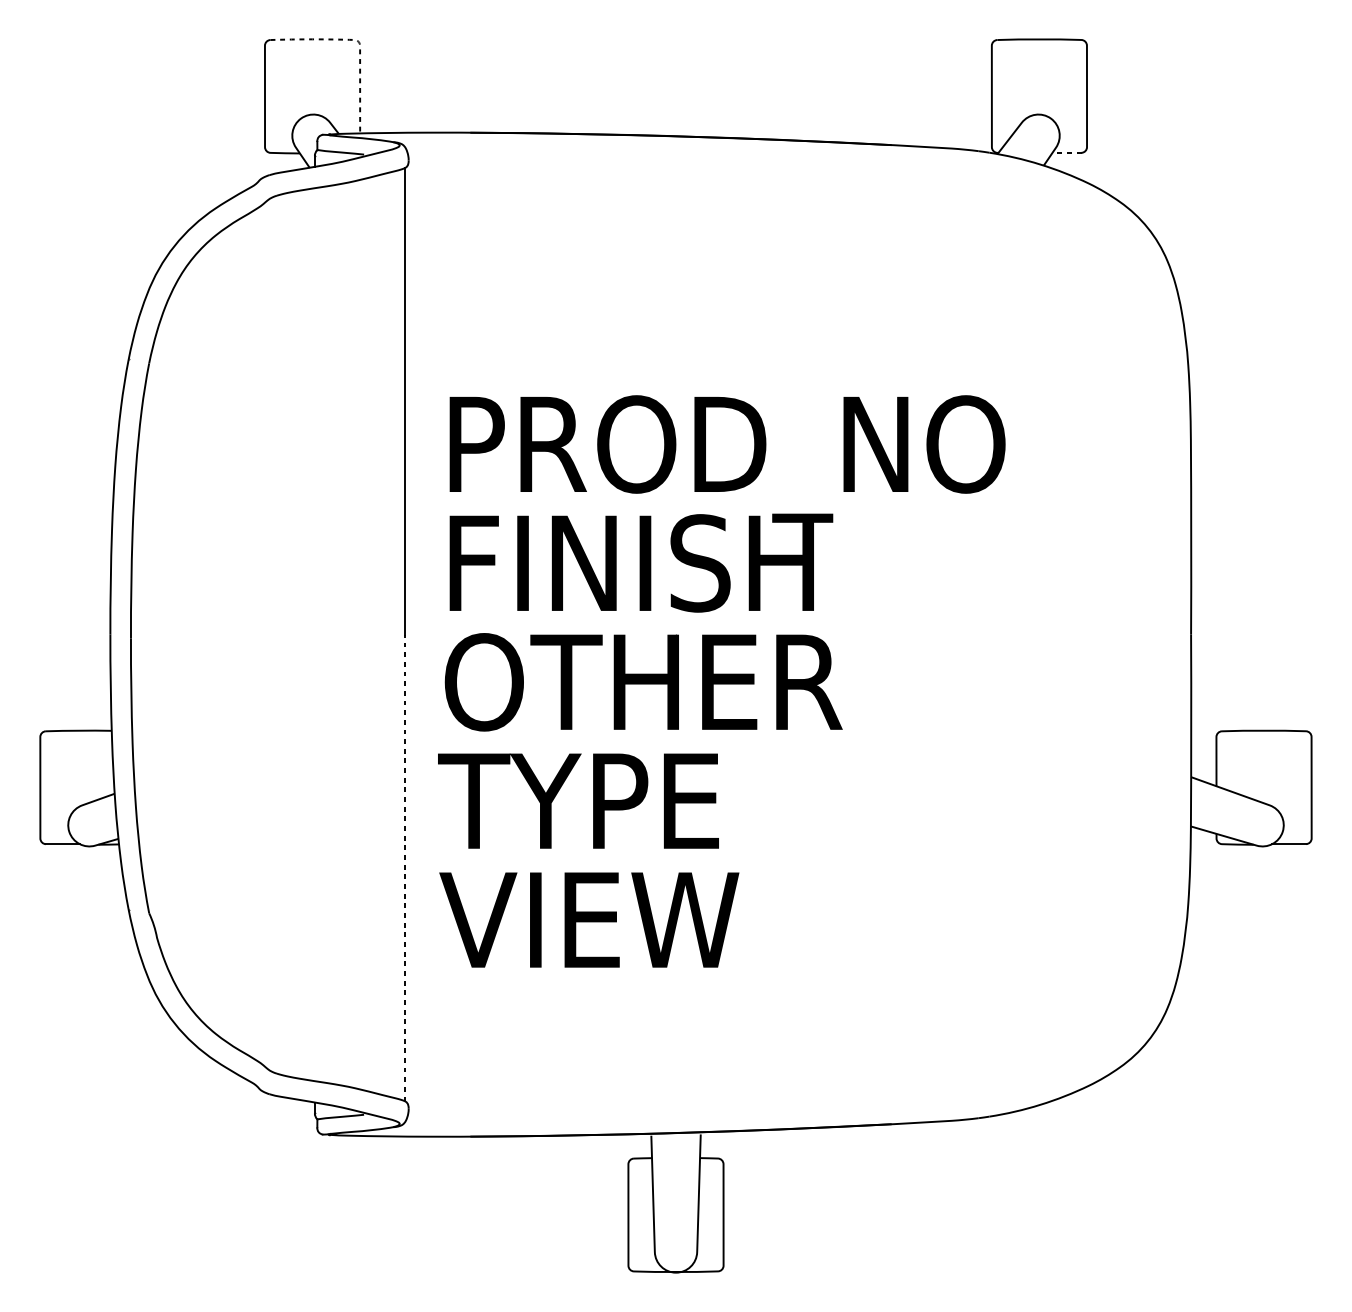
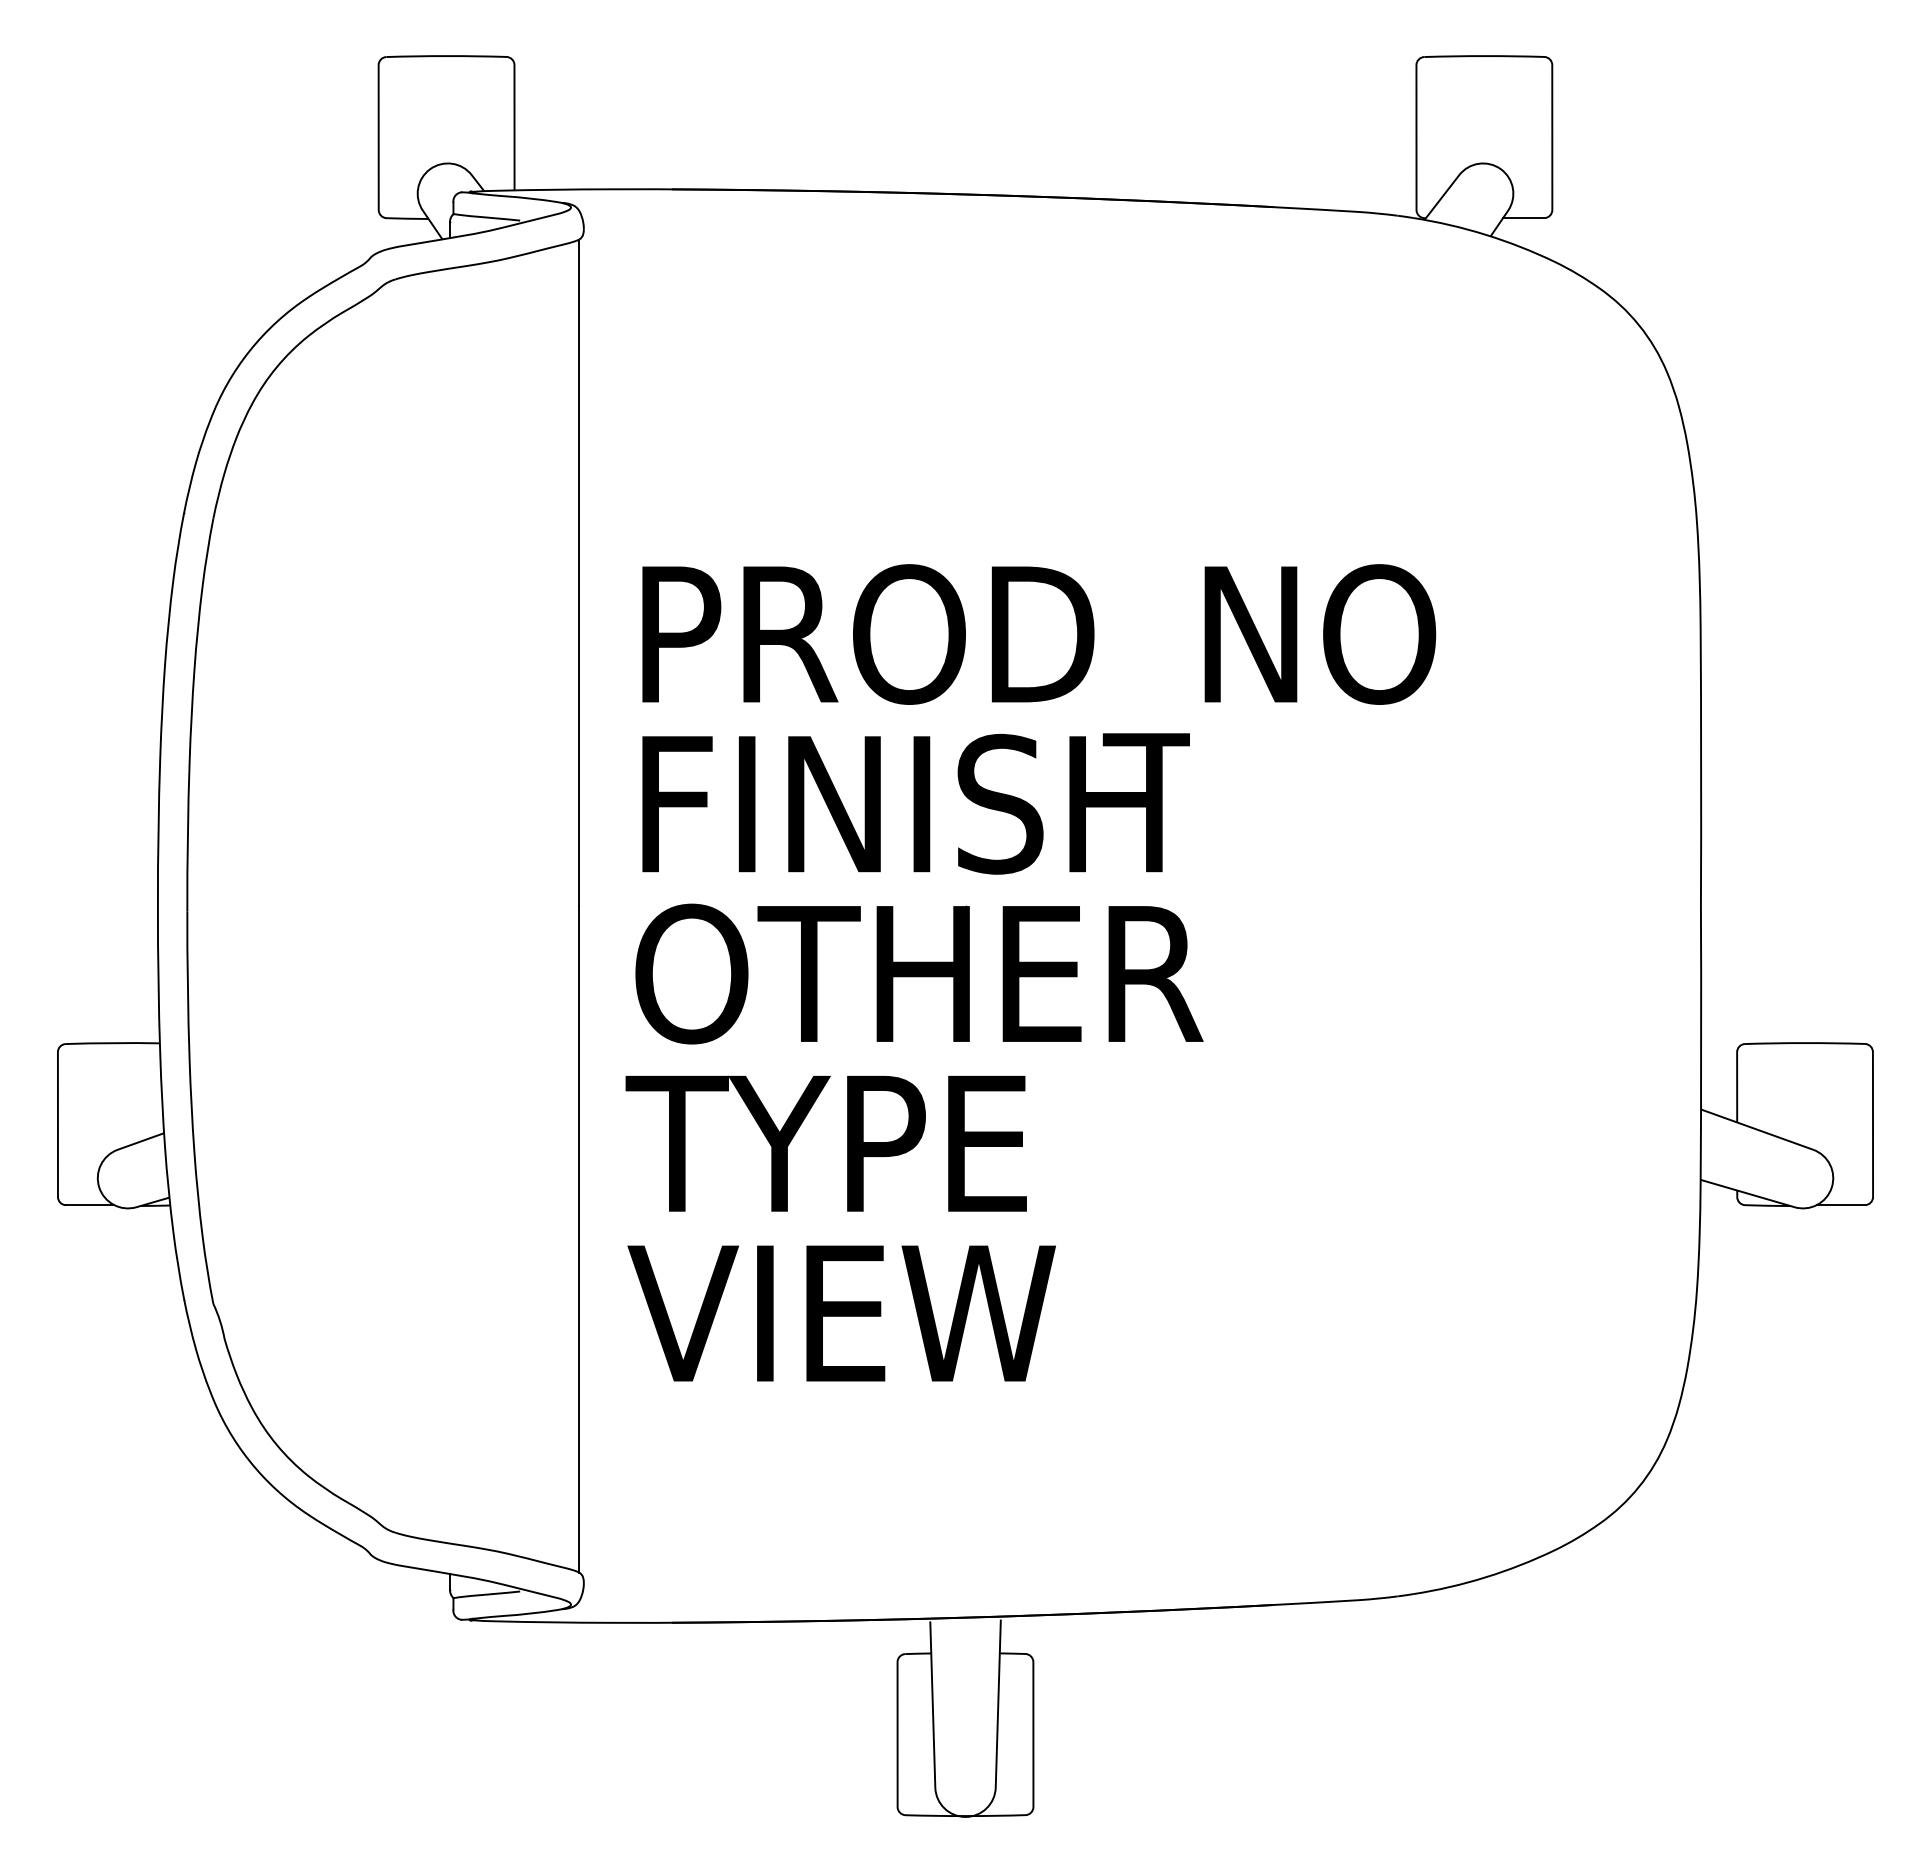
line: (358, 41) -> (512, 59), dashed -> solid
line: (1066, 153) -> (1523, 218), dashed -> solid
line: (405, 867) -> (579, 1238), dashed -> solid

